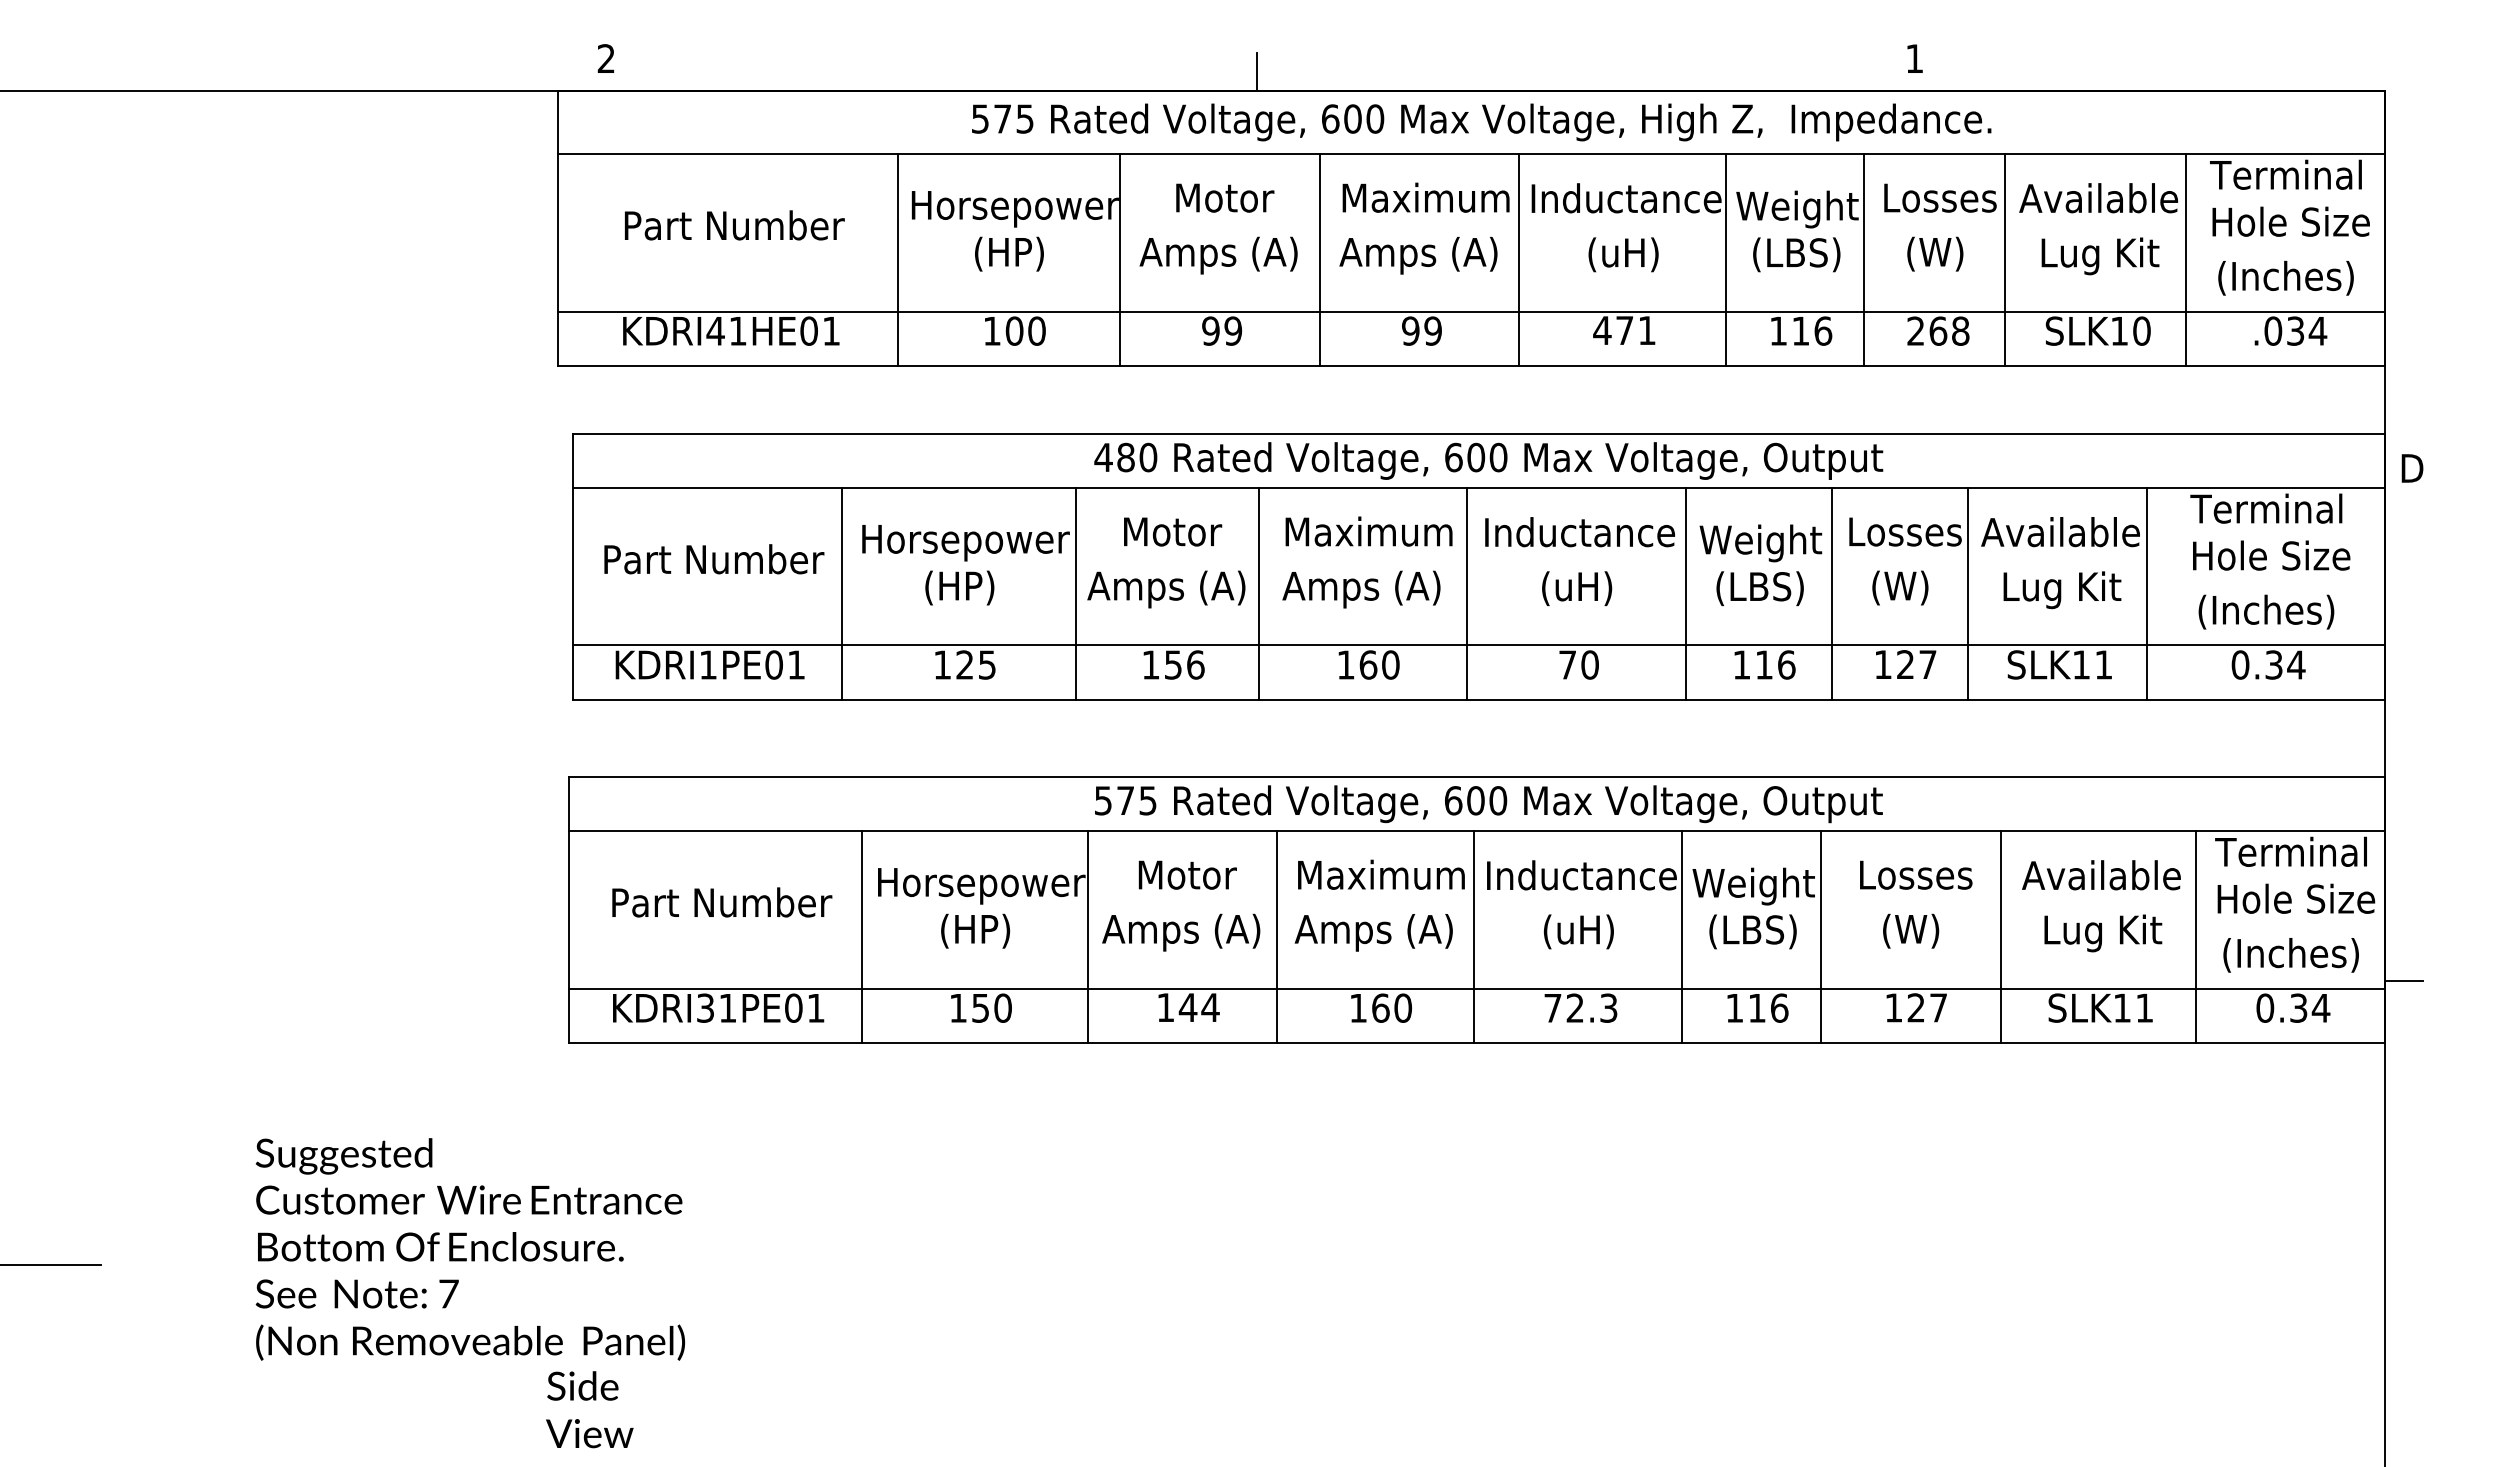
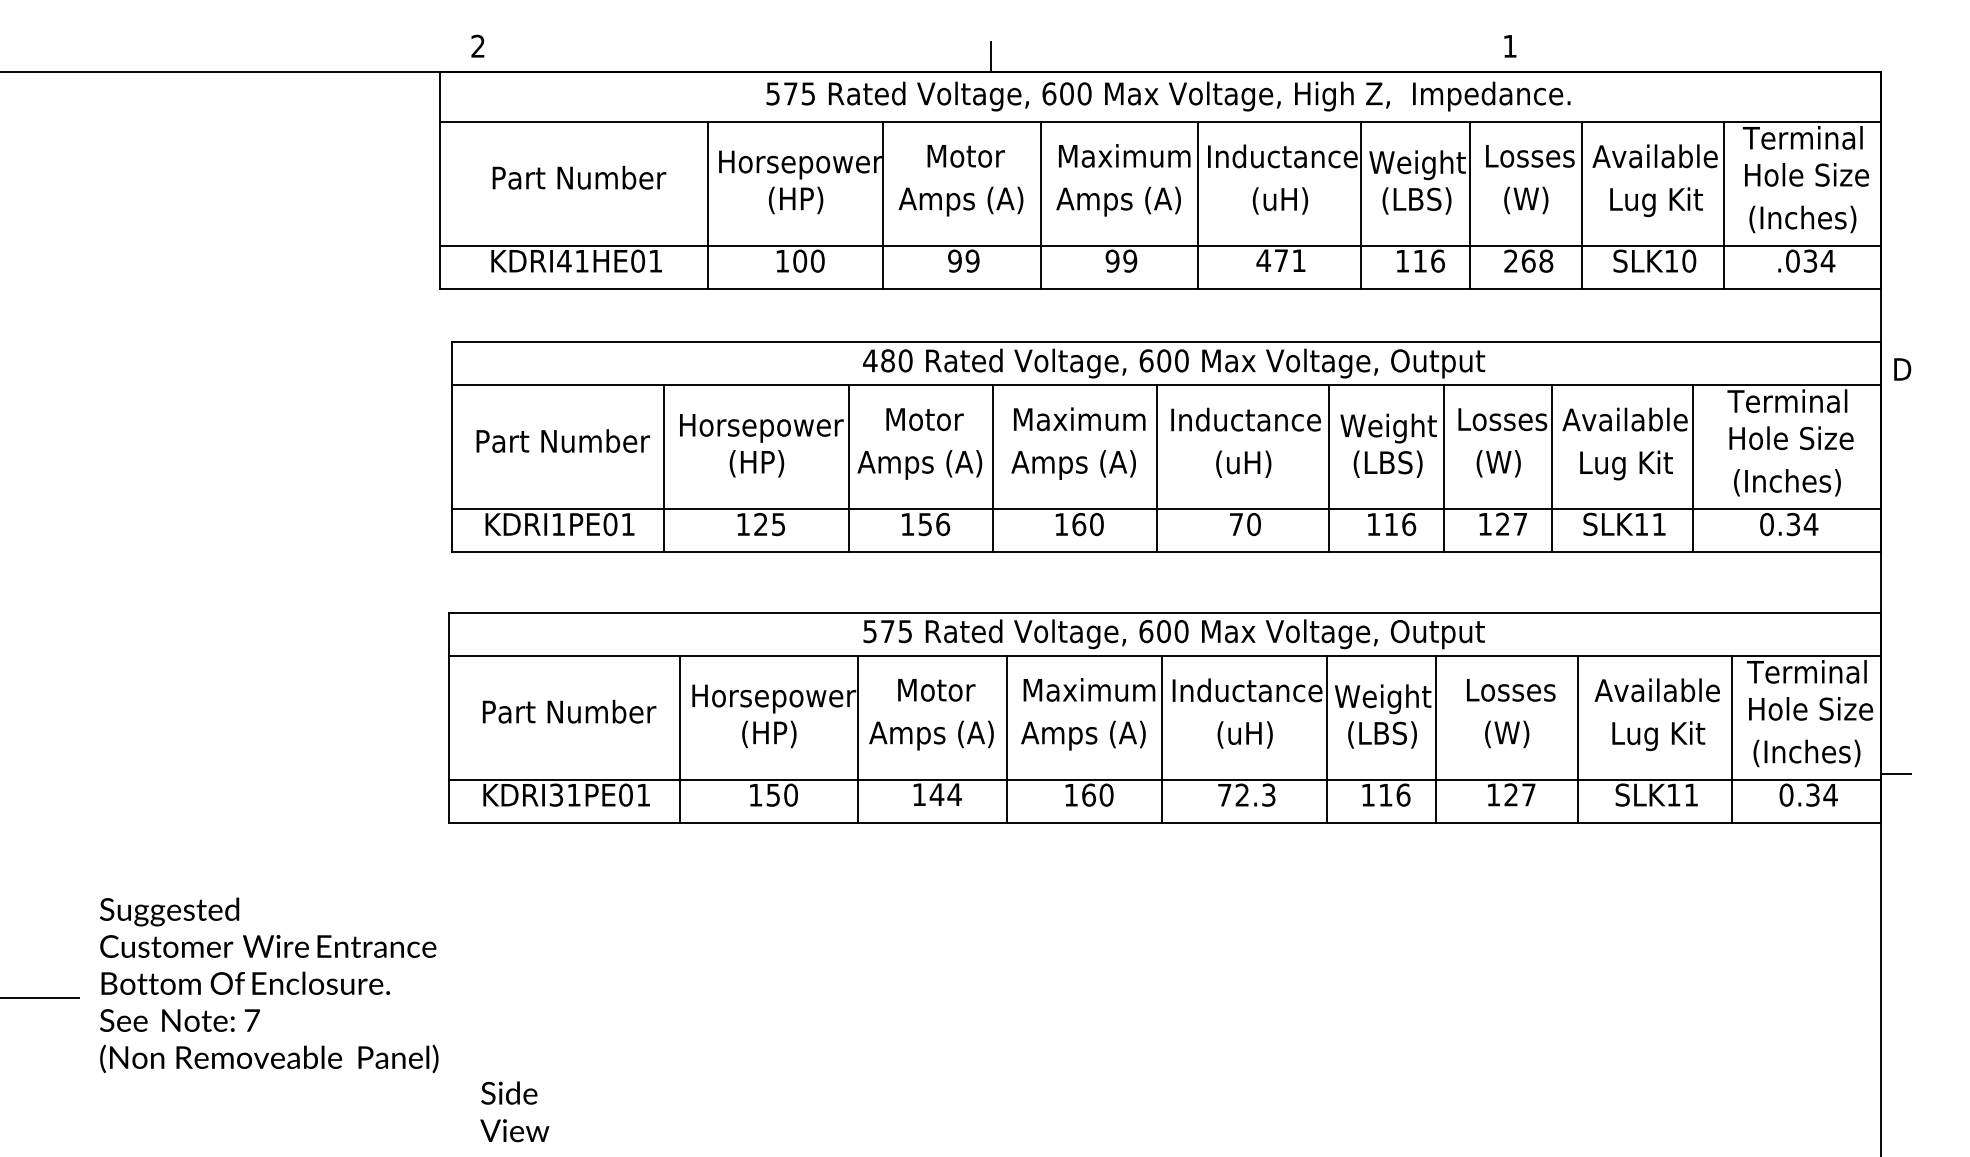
text: (470, 1249) -> (269, 985), moved
text: (589, 1409) -> (514, 1111), moved

